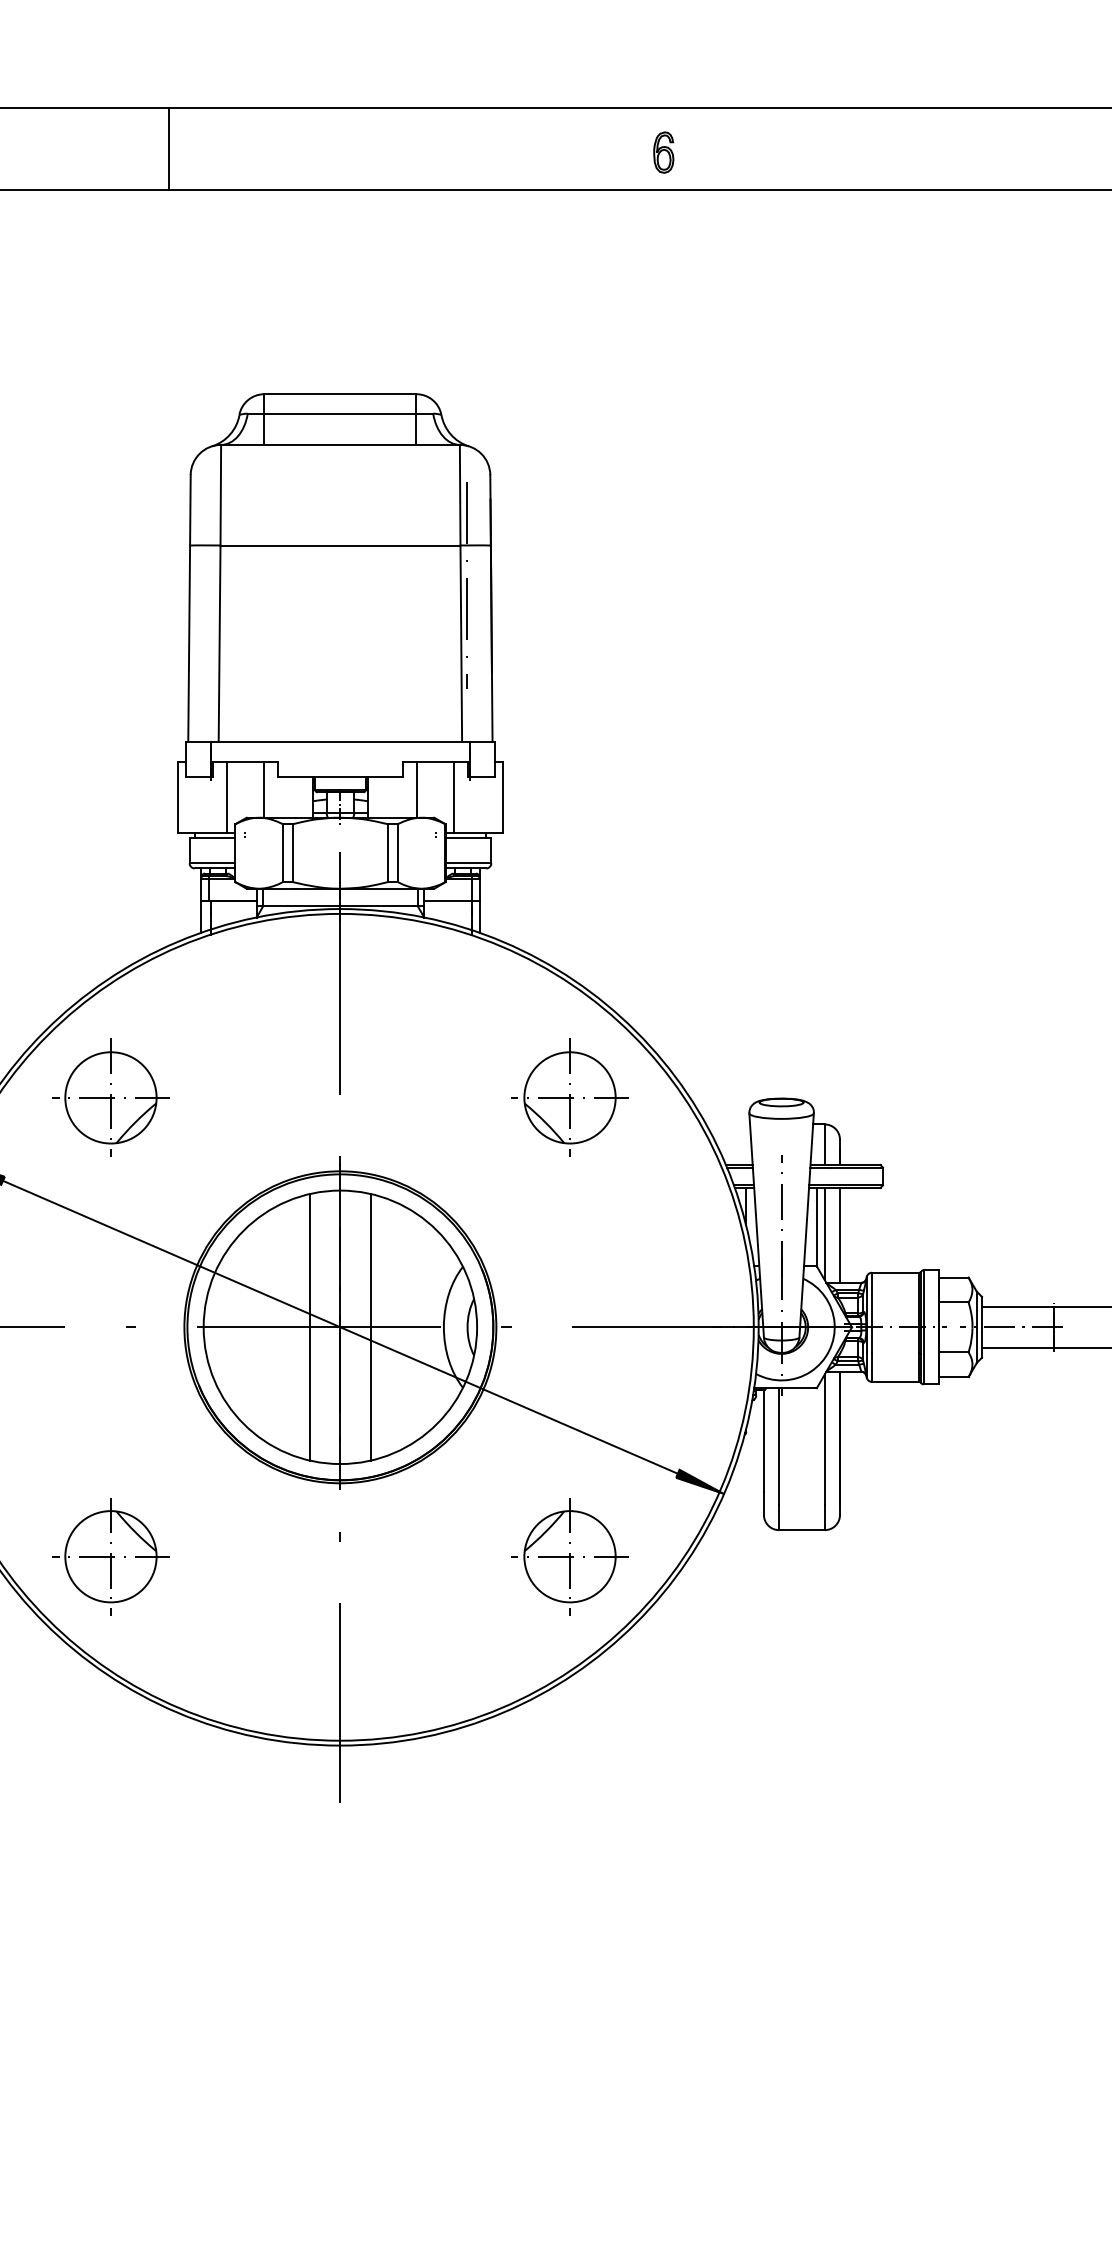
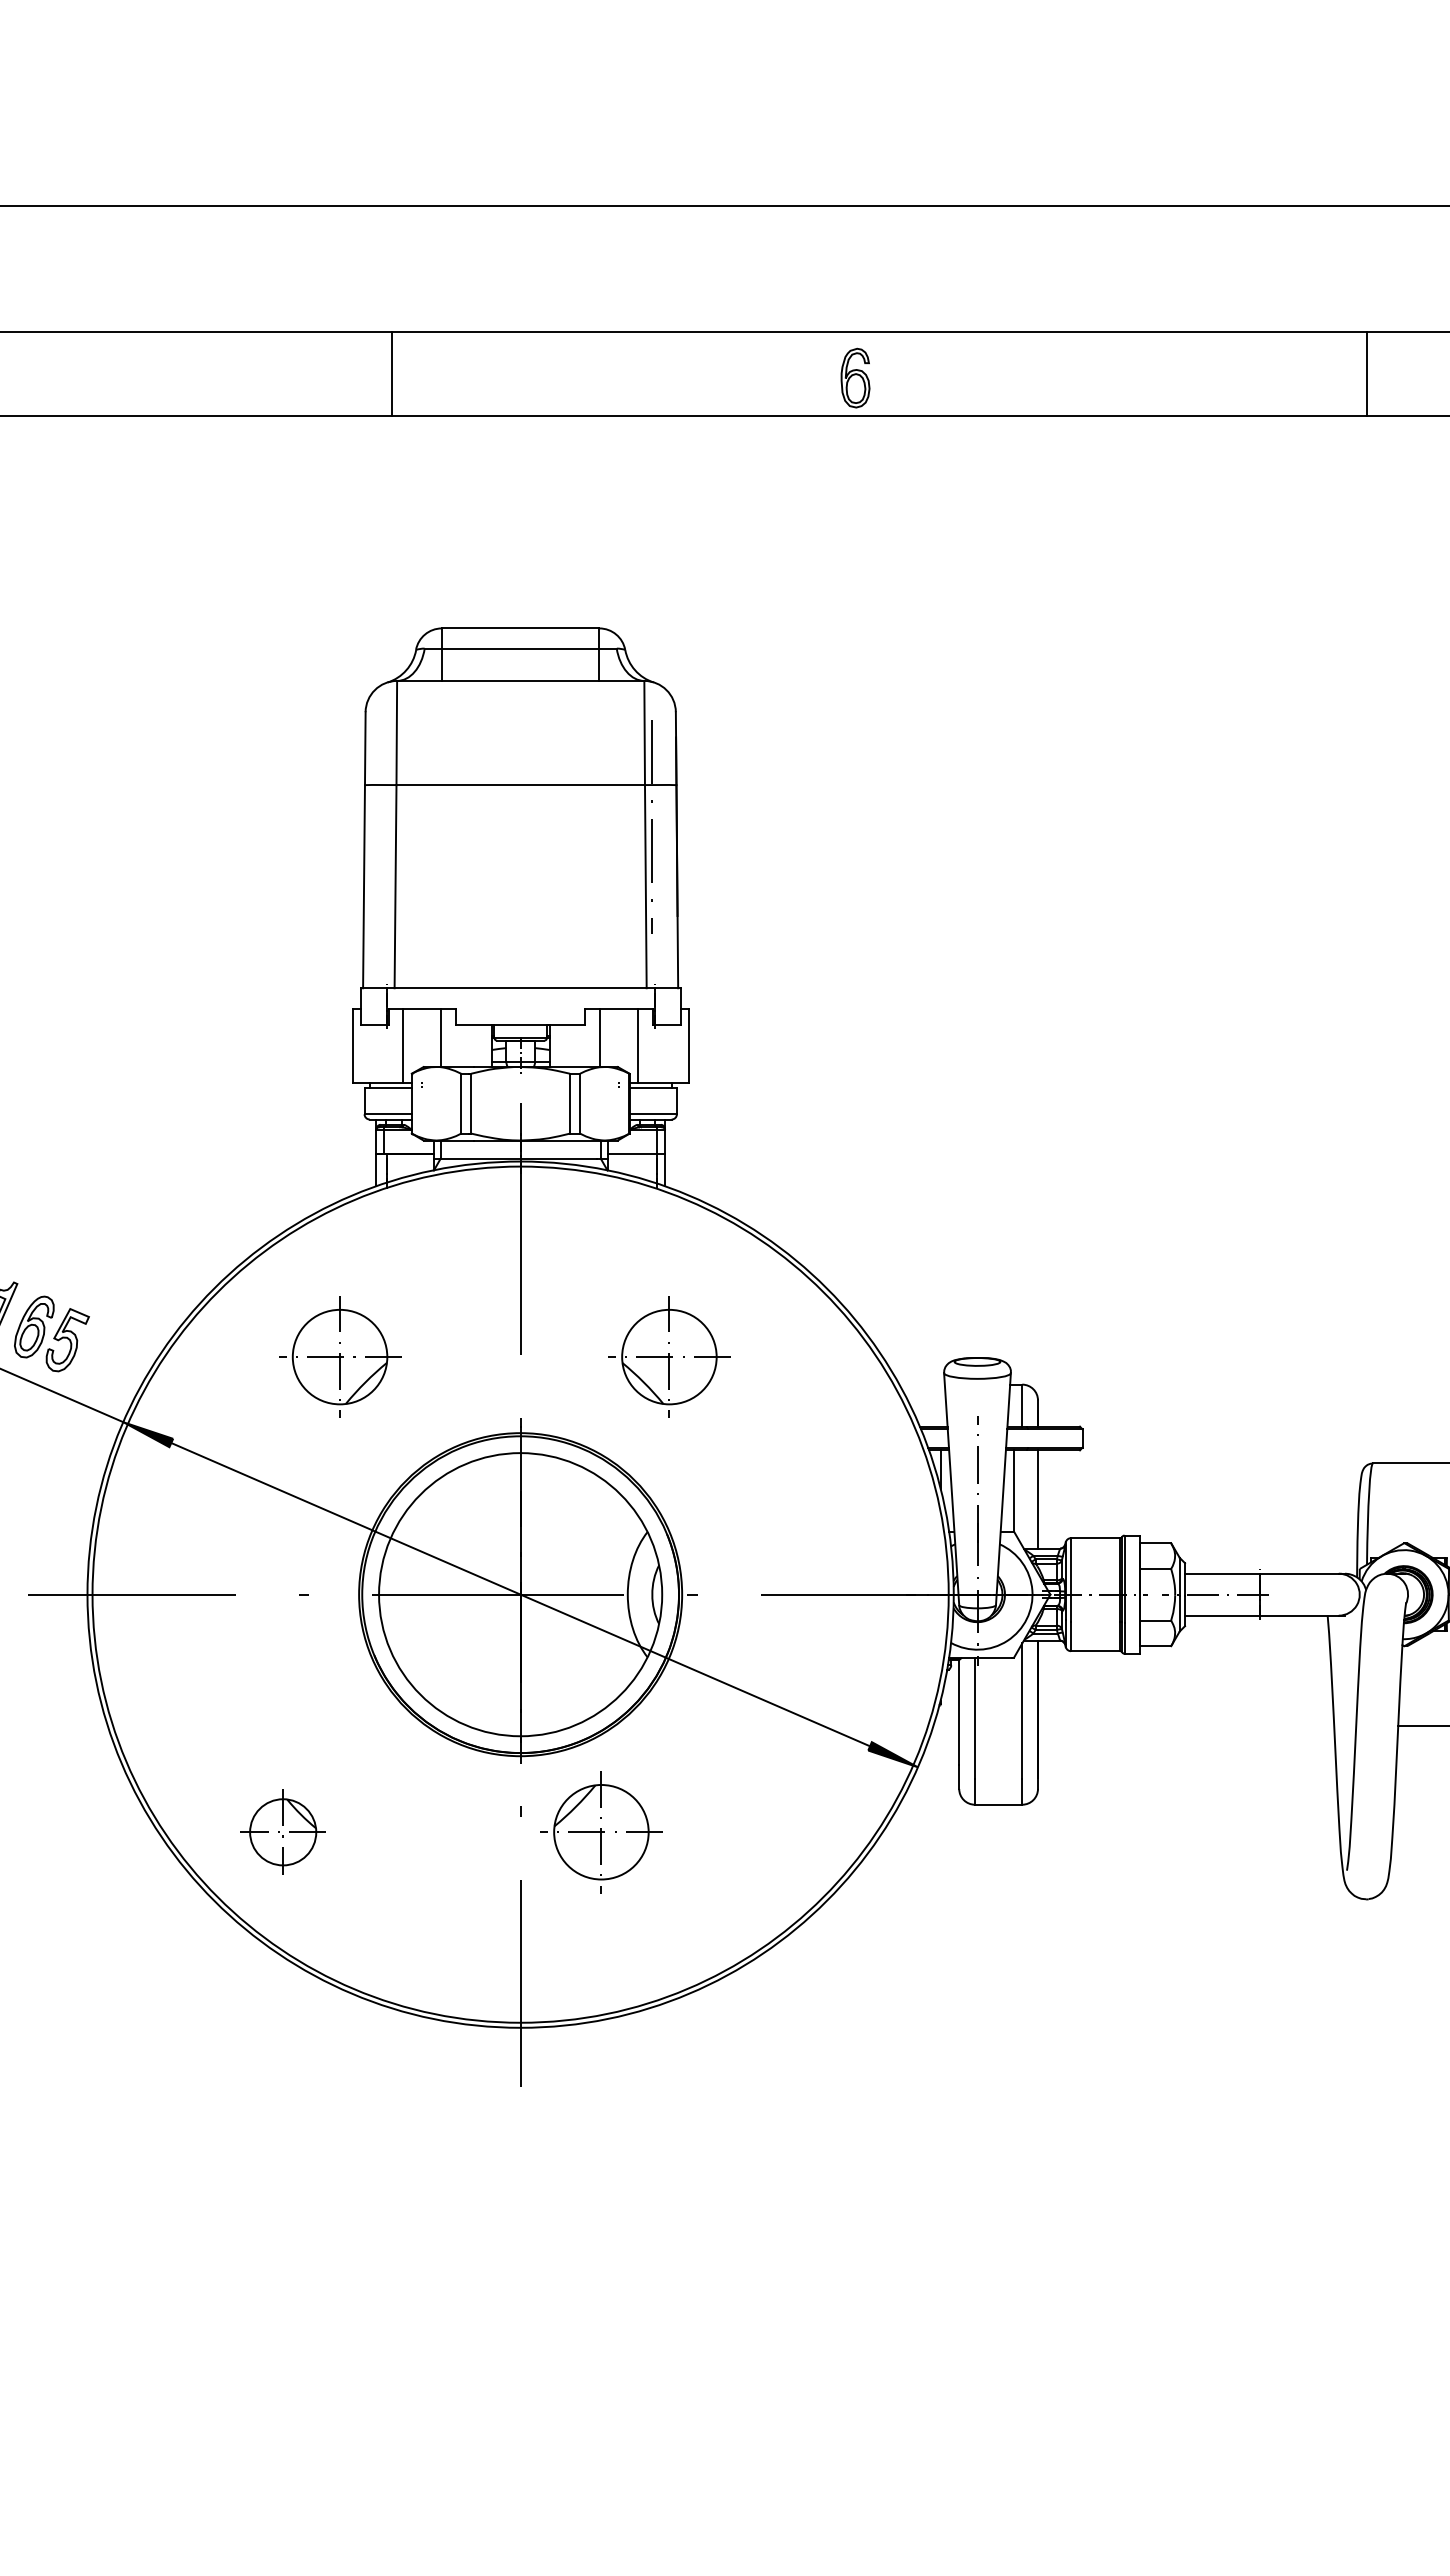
line: (168, 148) -> (391, 374), moved
part: (663, 152) -> (855, 378), size x1.4
part: (111, 1097) -> (340, 1356), moved
part: (570, 1097) -> (669, 1356), moved
line: (825, 1233) -> (1022, 1497), removed
line: (310, 1327) -> (489, 1594), removed
line: (371, 1327) -> (552, 1594), removed
part: (111, 1556) -> (283, 1832), size x0.7
part: (570, 1556) -> (601, 1832), moved

